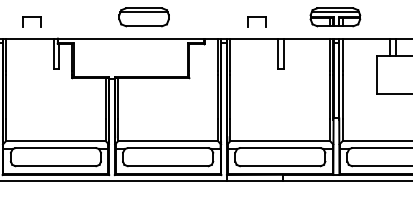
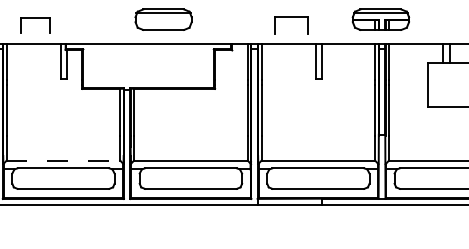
part: (31, 21) -> (35, 24), size x1.4
part: (256, 21) -> (291, 24), size x1.6
line: (55, 141) -> (62, 160), solid -> dashed

